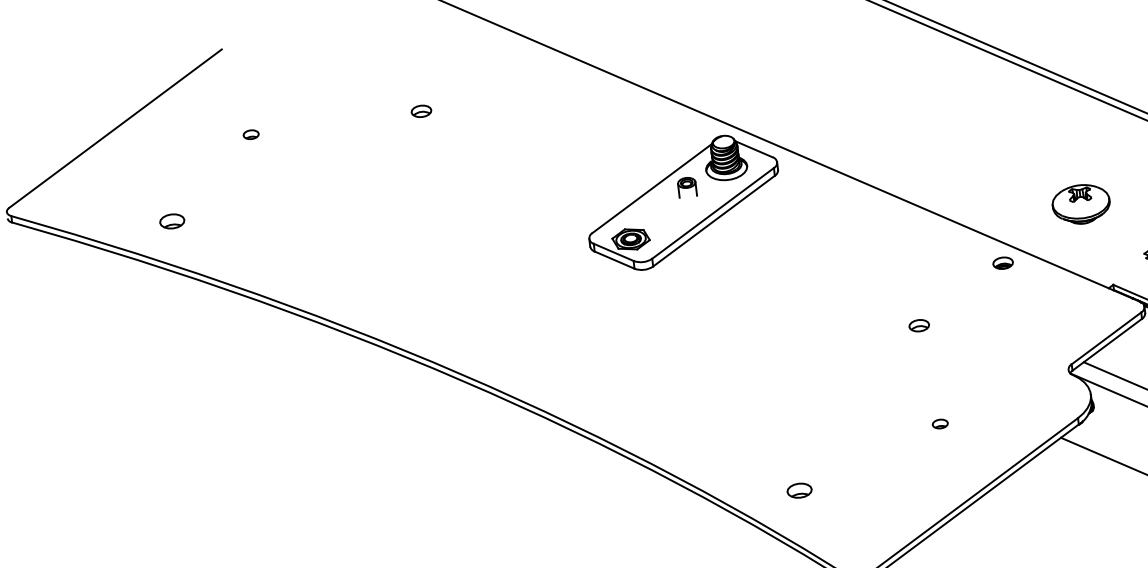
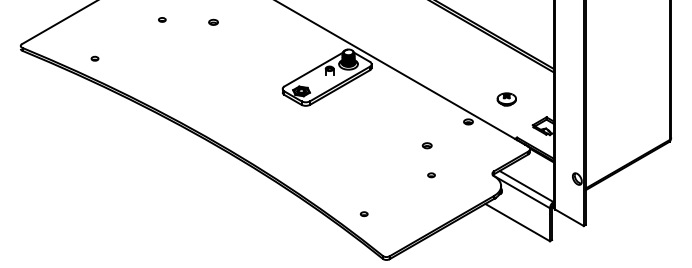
part: (251, 133) -> (162, 19), moved
part: (1080, 204) -> (506, 99), size x0.71
part: (170, 220) -> (94, 58), size x0.62
part: (940, 424) -> (431, 175), moved
part: (797, 492) -> (363, 214), size x0.62

